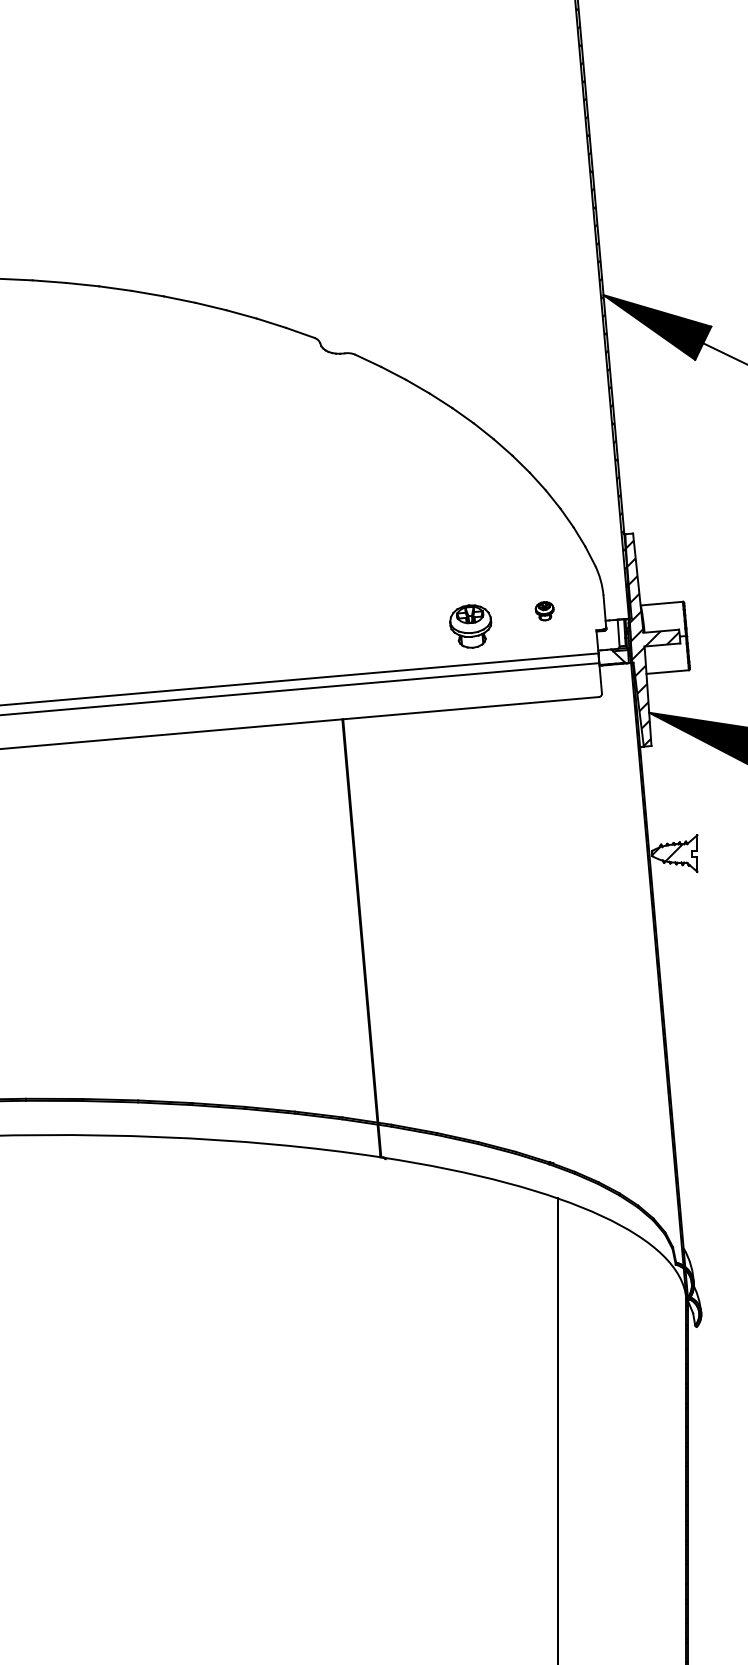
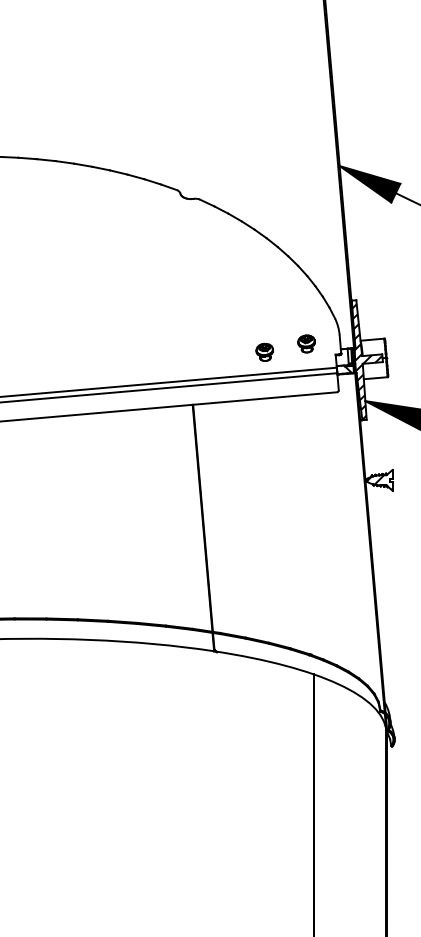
part: (544, 610) -> (306, 343), size x1.67
part: (469, 624) -> (264, 351), size x0.71

